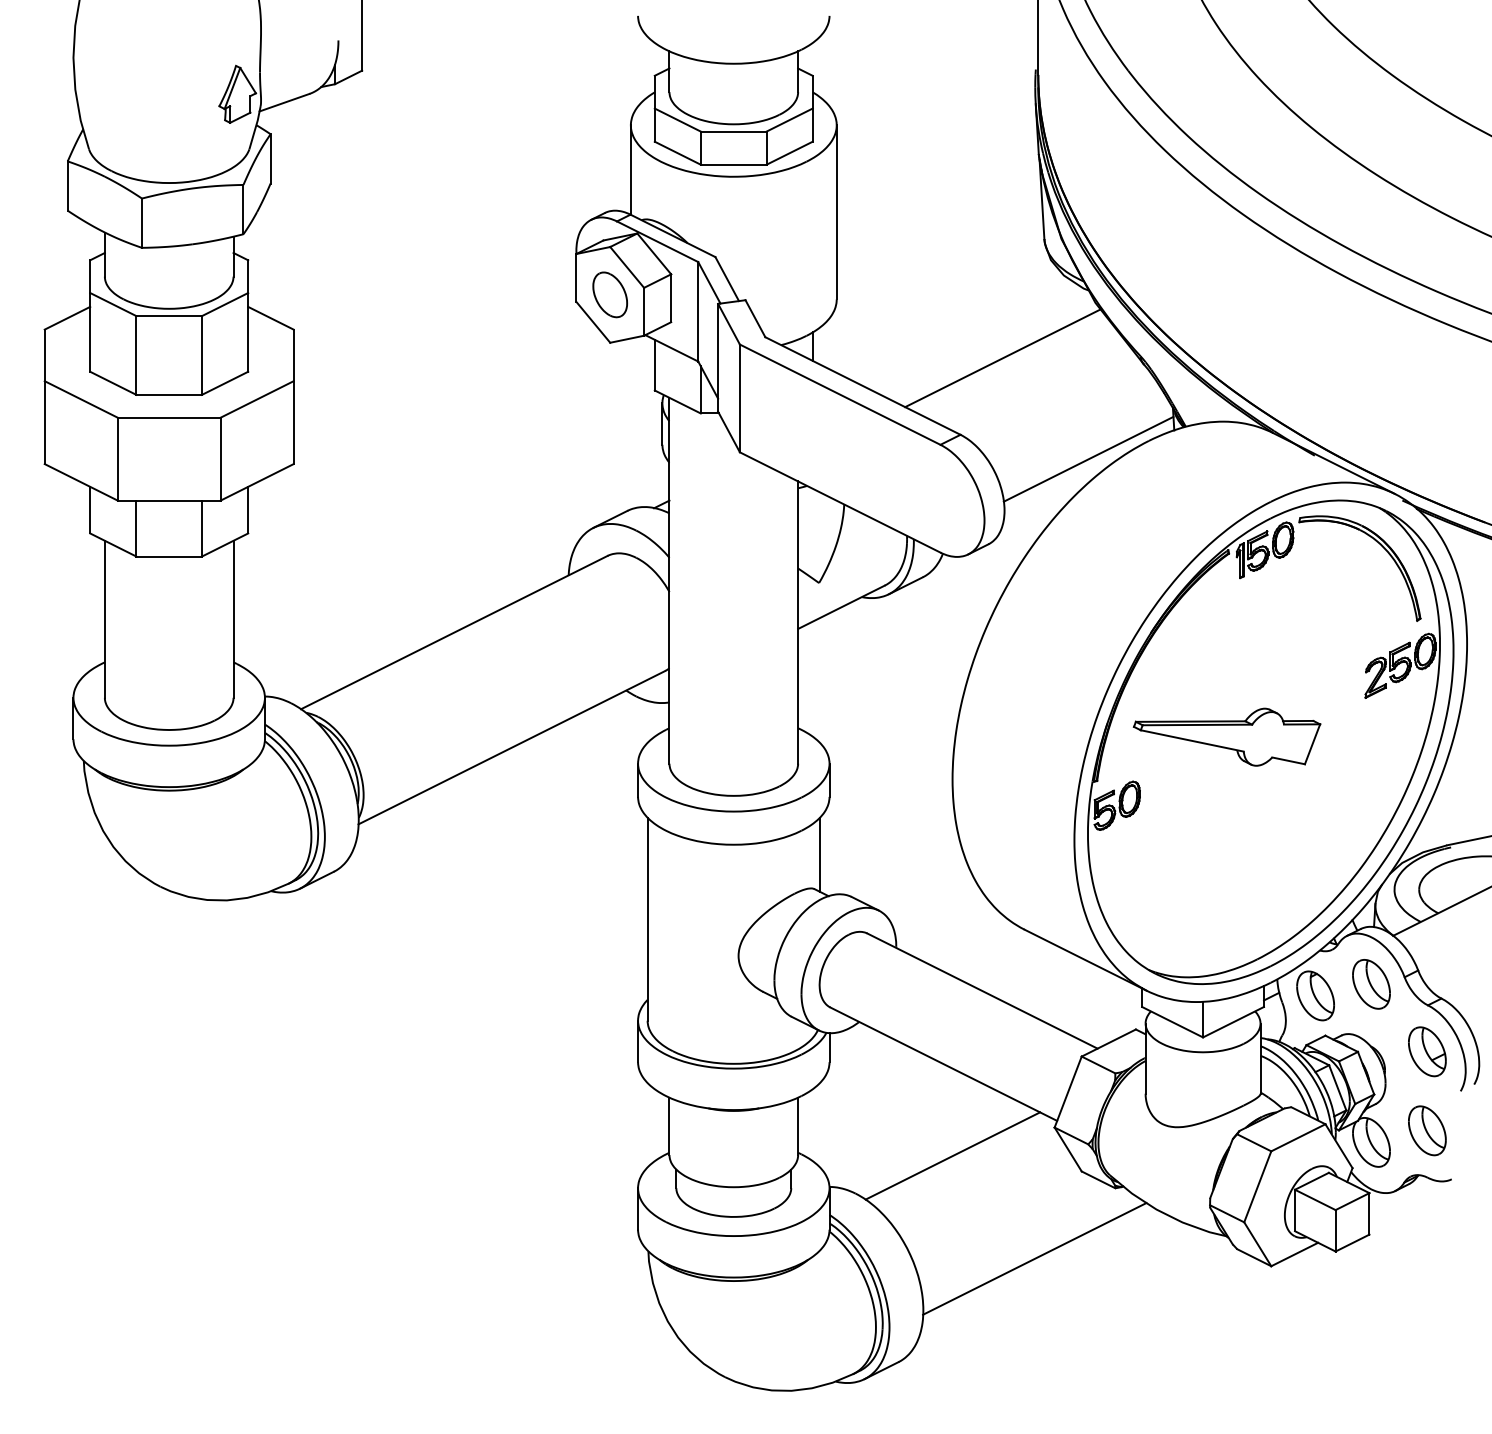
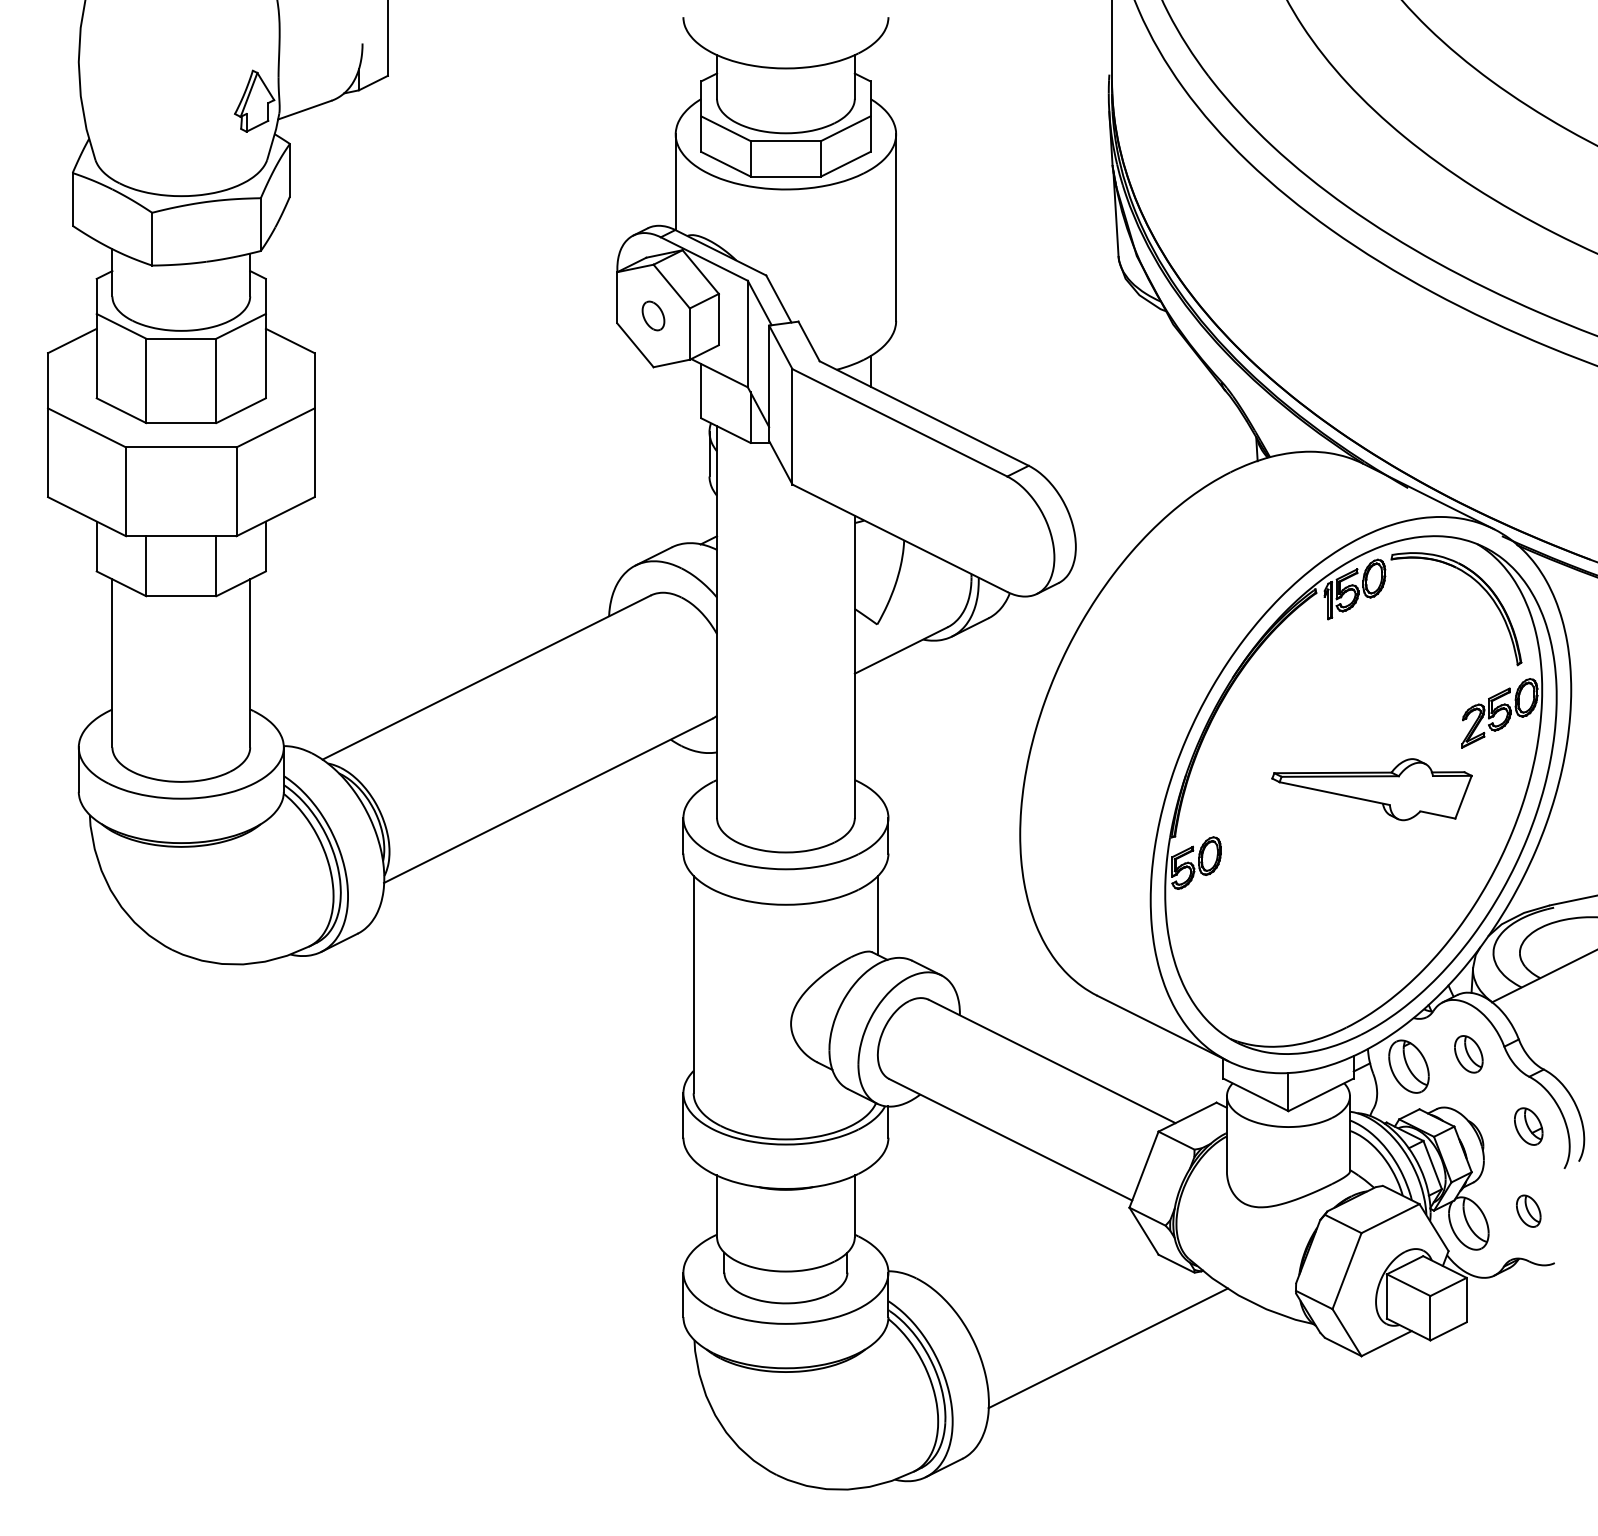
part: (609, 294) -> (652, 315), size x0.6
line: (1002, 358) -> (1073, 384), removed
line: (1088, 458) -> (1165, 491), removed
part: (1226, 736) -> (1371, 788), moved
part: (1371, 984) -> (1468, 1054), size x0.7
part: (1427, 1051) -> (1528, 1126), size x0.7
part: (1427, 1130) -> (1528, 1210), size x0.6
line: (952, 1155) -> (1020, 1237), removed

